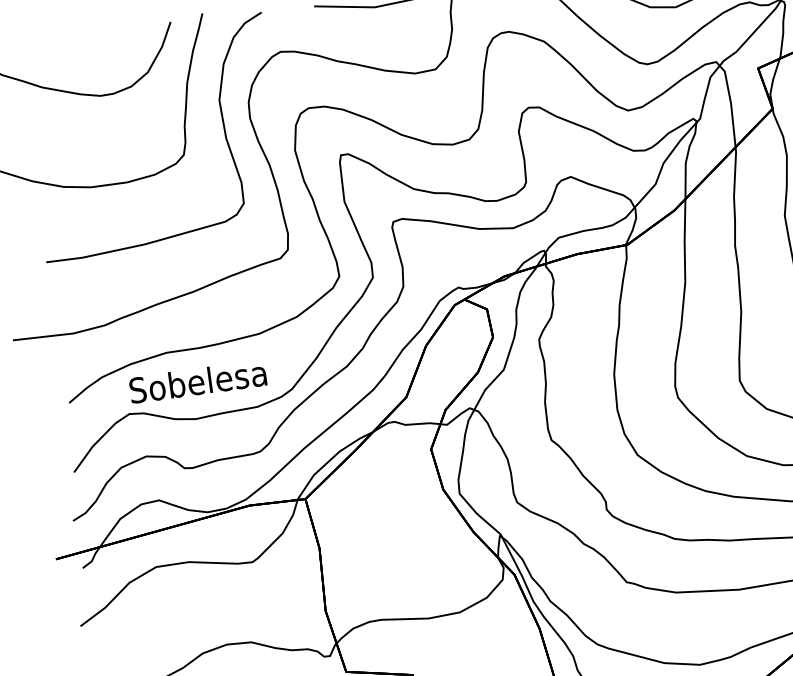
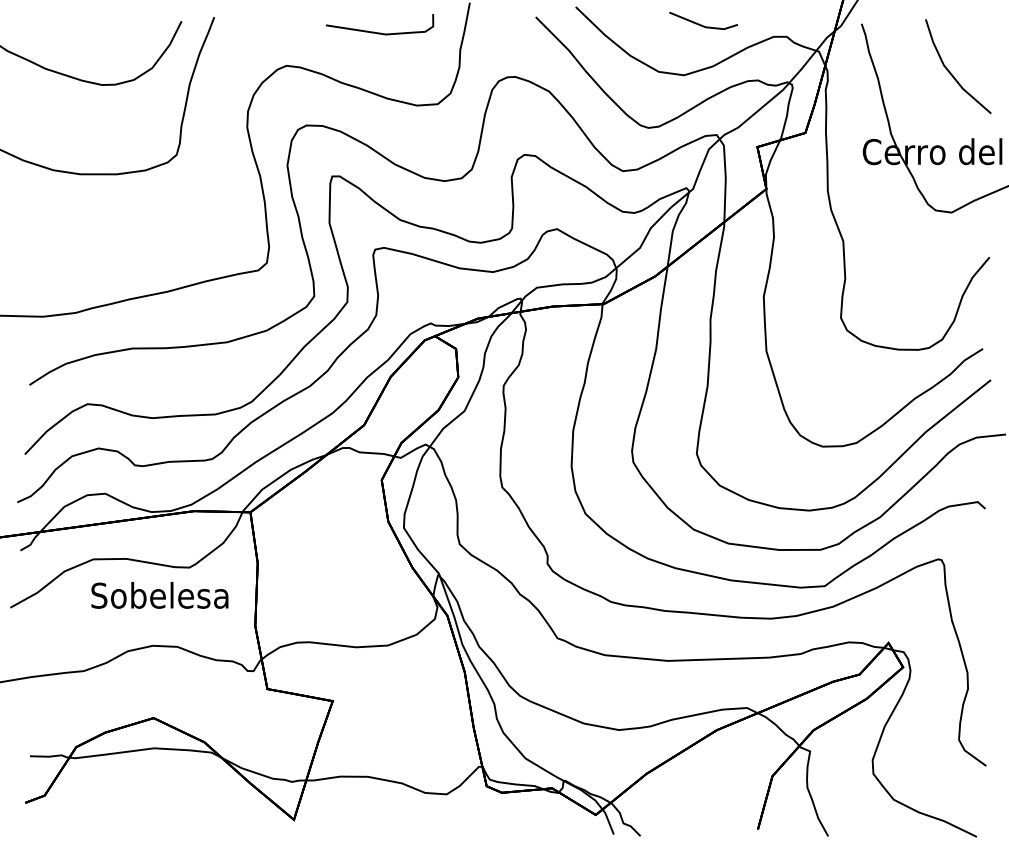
curve: (223, 128) -> (219, 133), removed
text: (197, 381) -> (159, 595), moved

